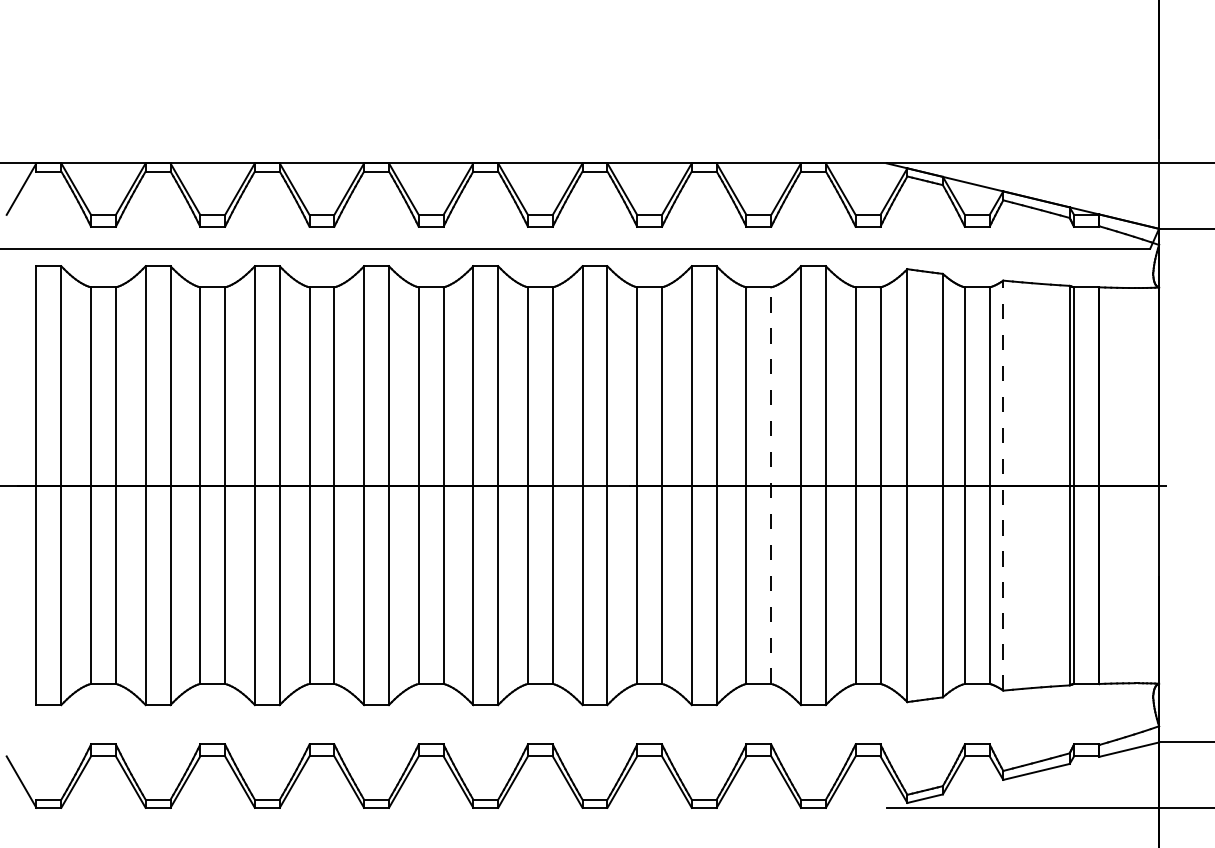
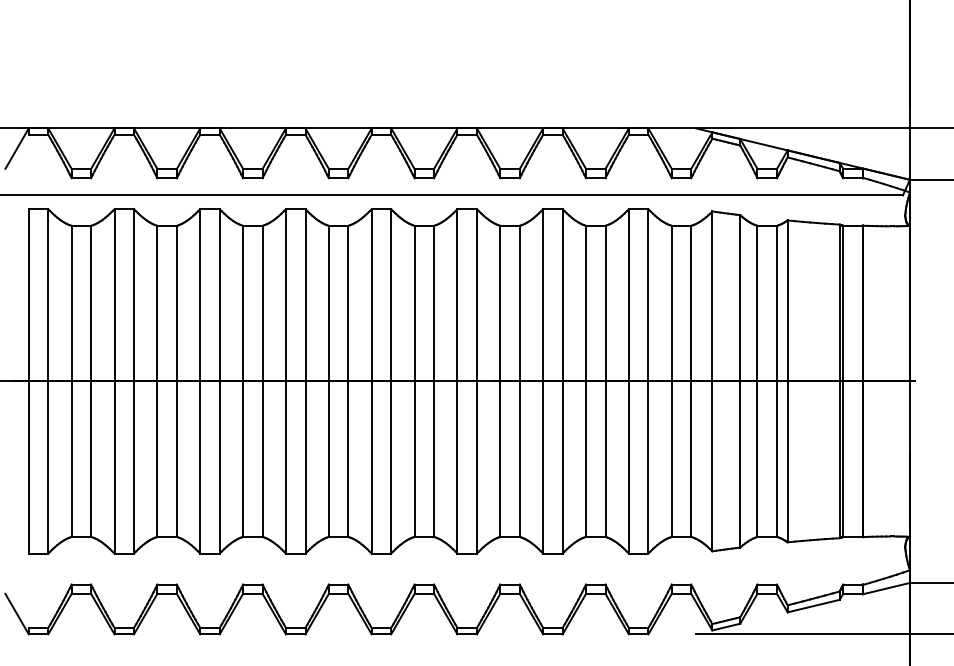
line: (771, 485) -> (605, 381), dashed -> solid
line: (1003, 485) -> (787, 381), dashed -> solid

